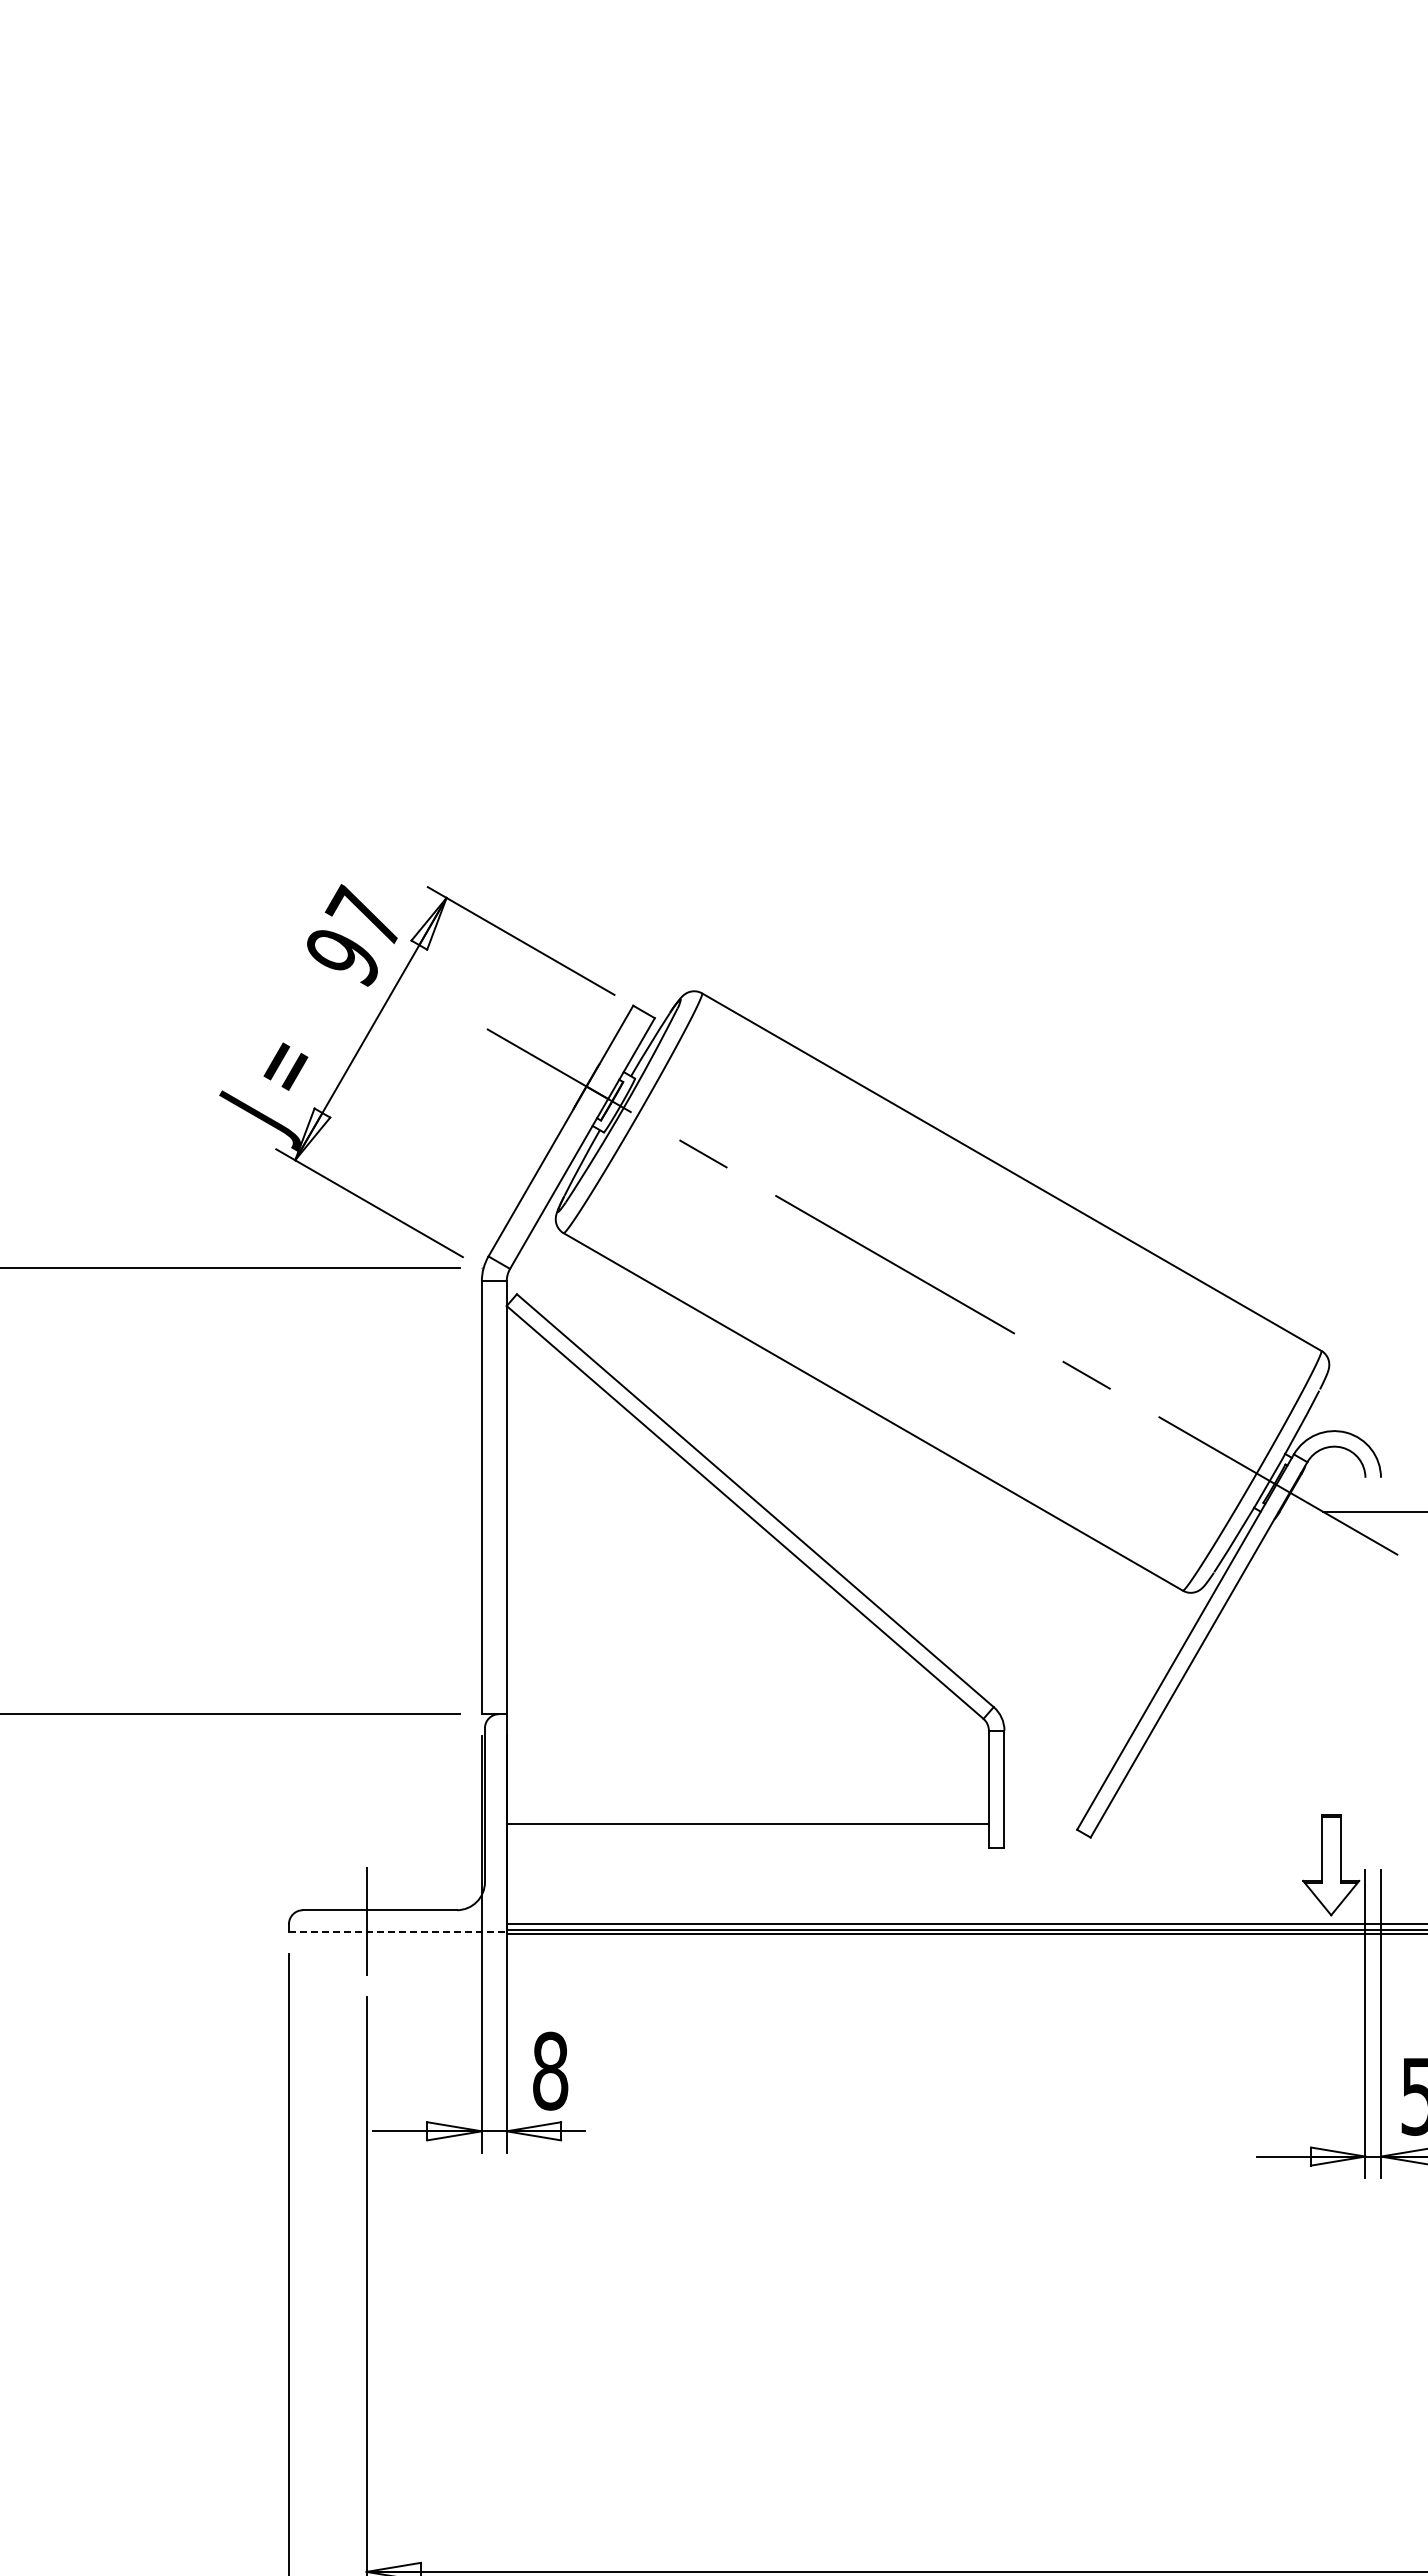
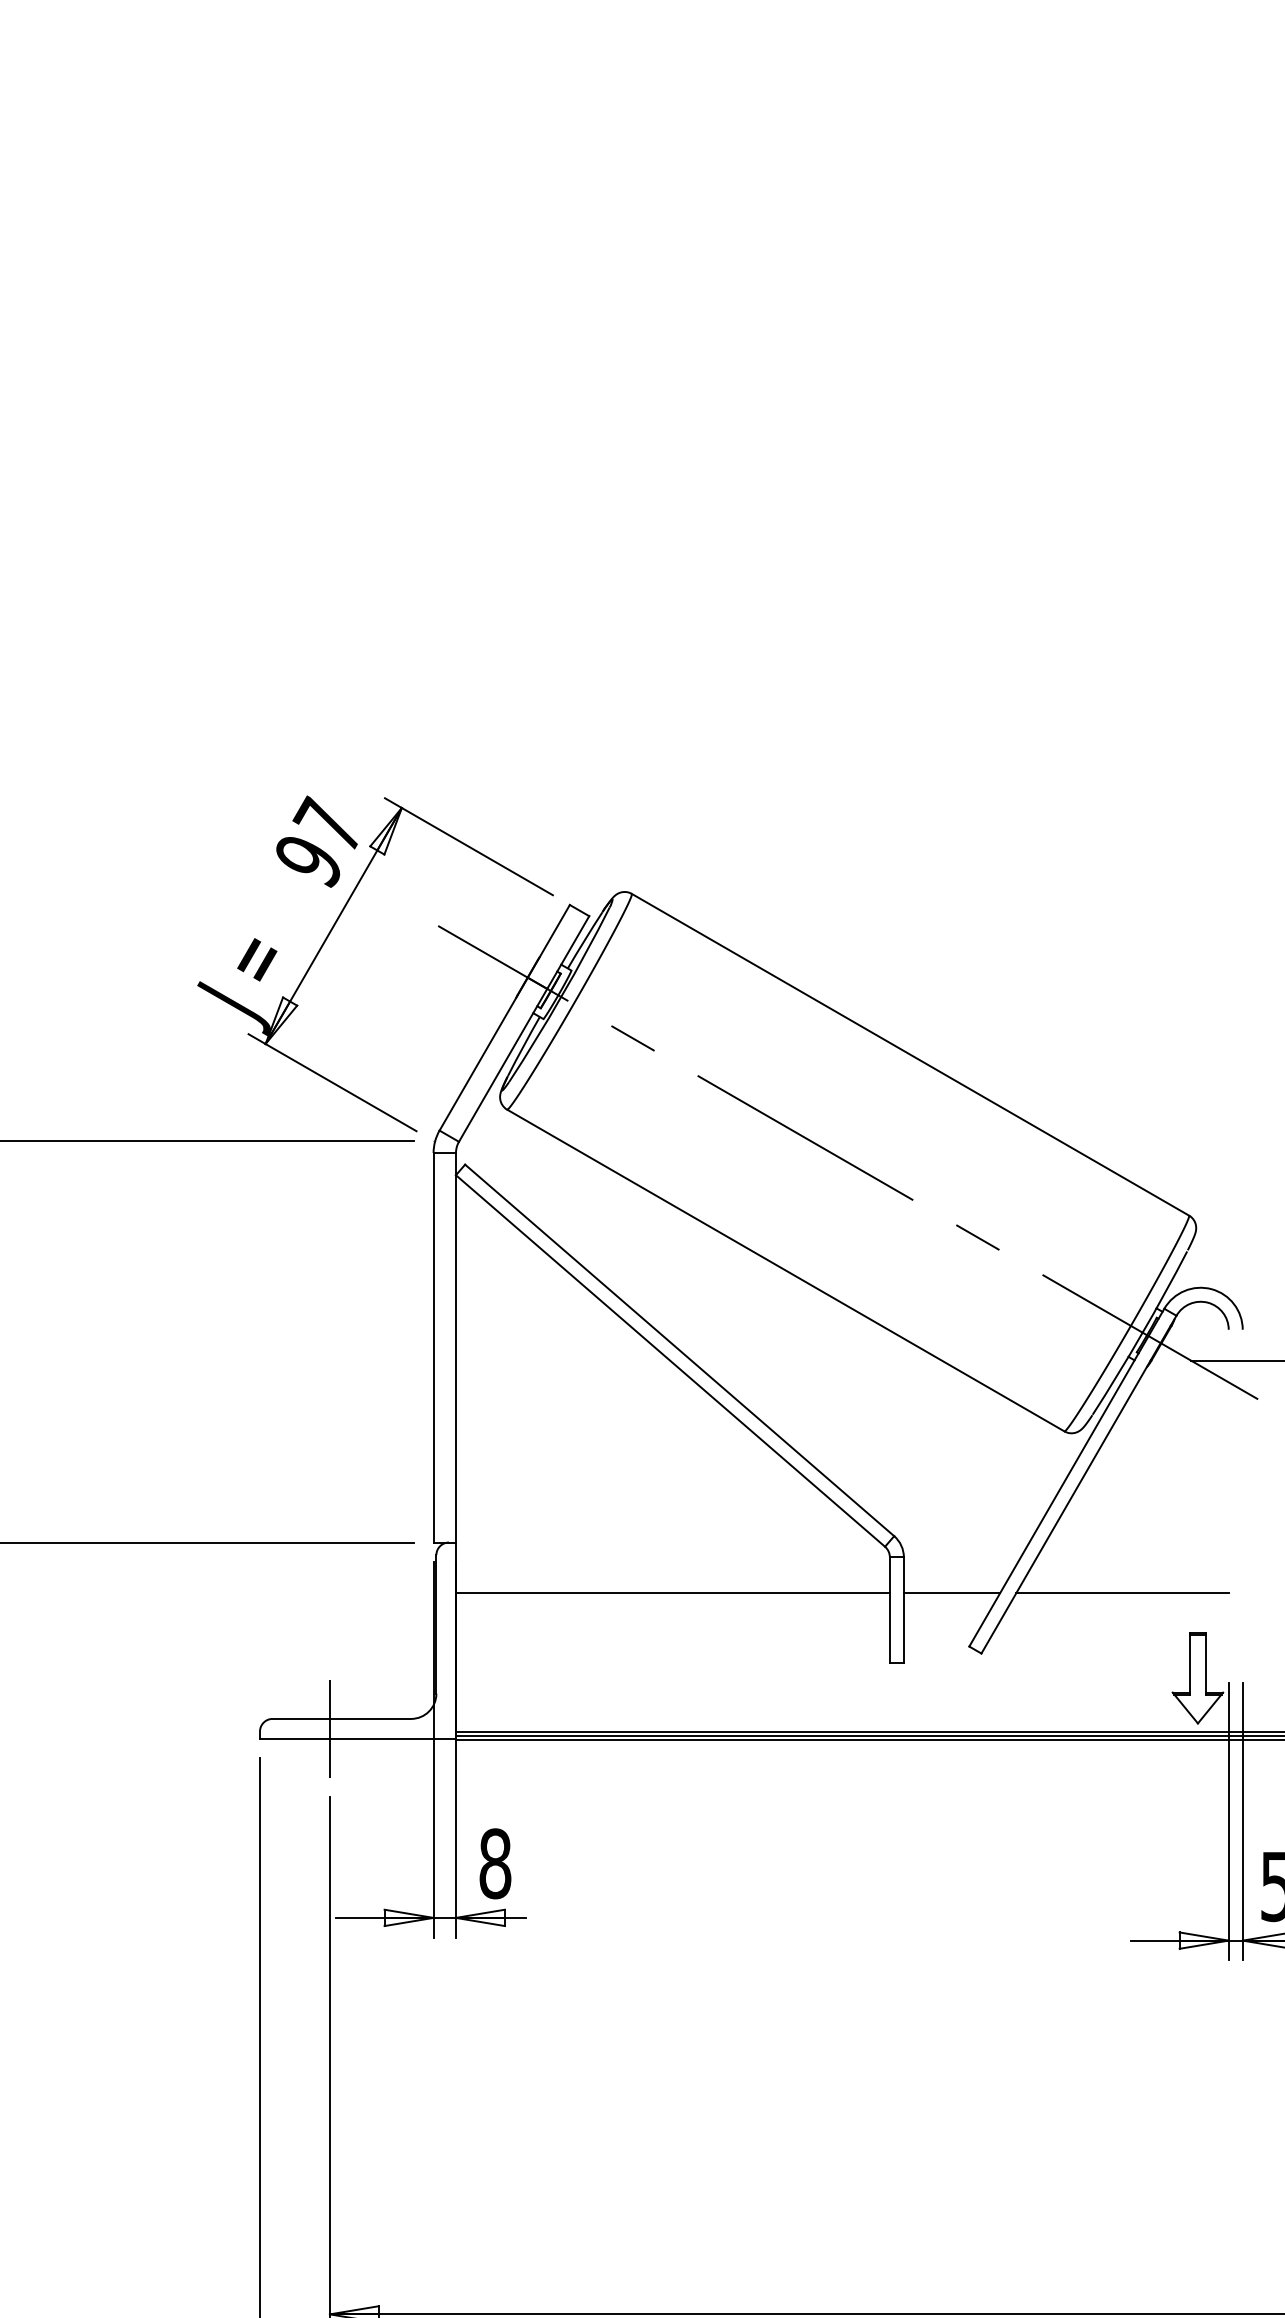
line: (1057, 1770) -> (951, 1593), added
line: (1247, 1770) -> (1122, 1593), added
line: (747, 1824) -> (672, 1593), moved
line: (397, 1932) -> (357, 1738), dashed -> solid

